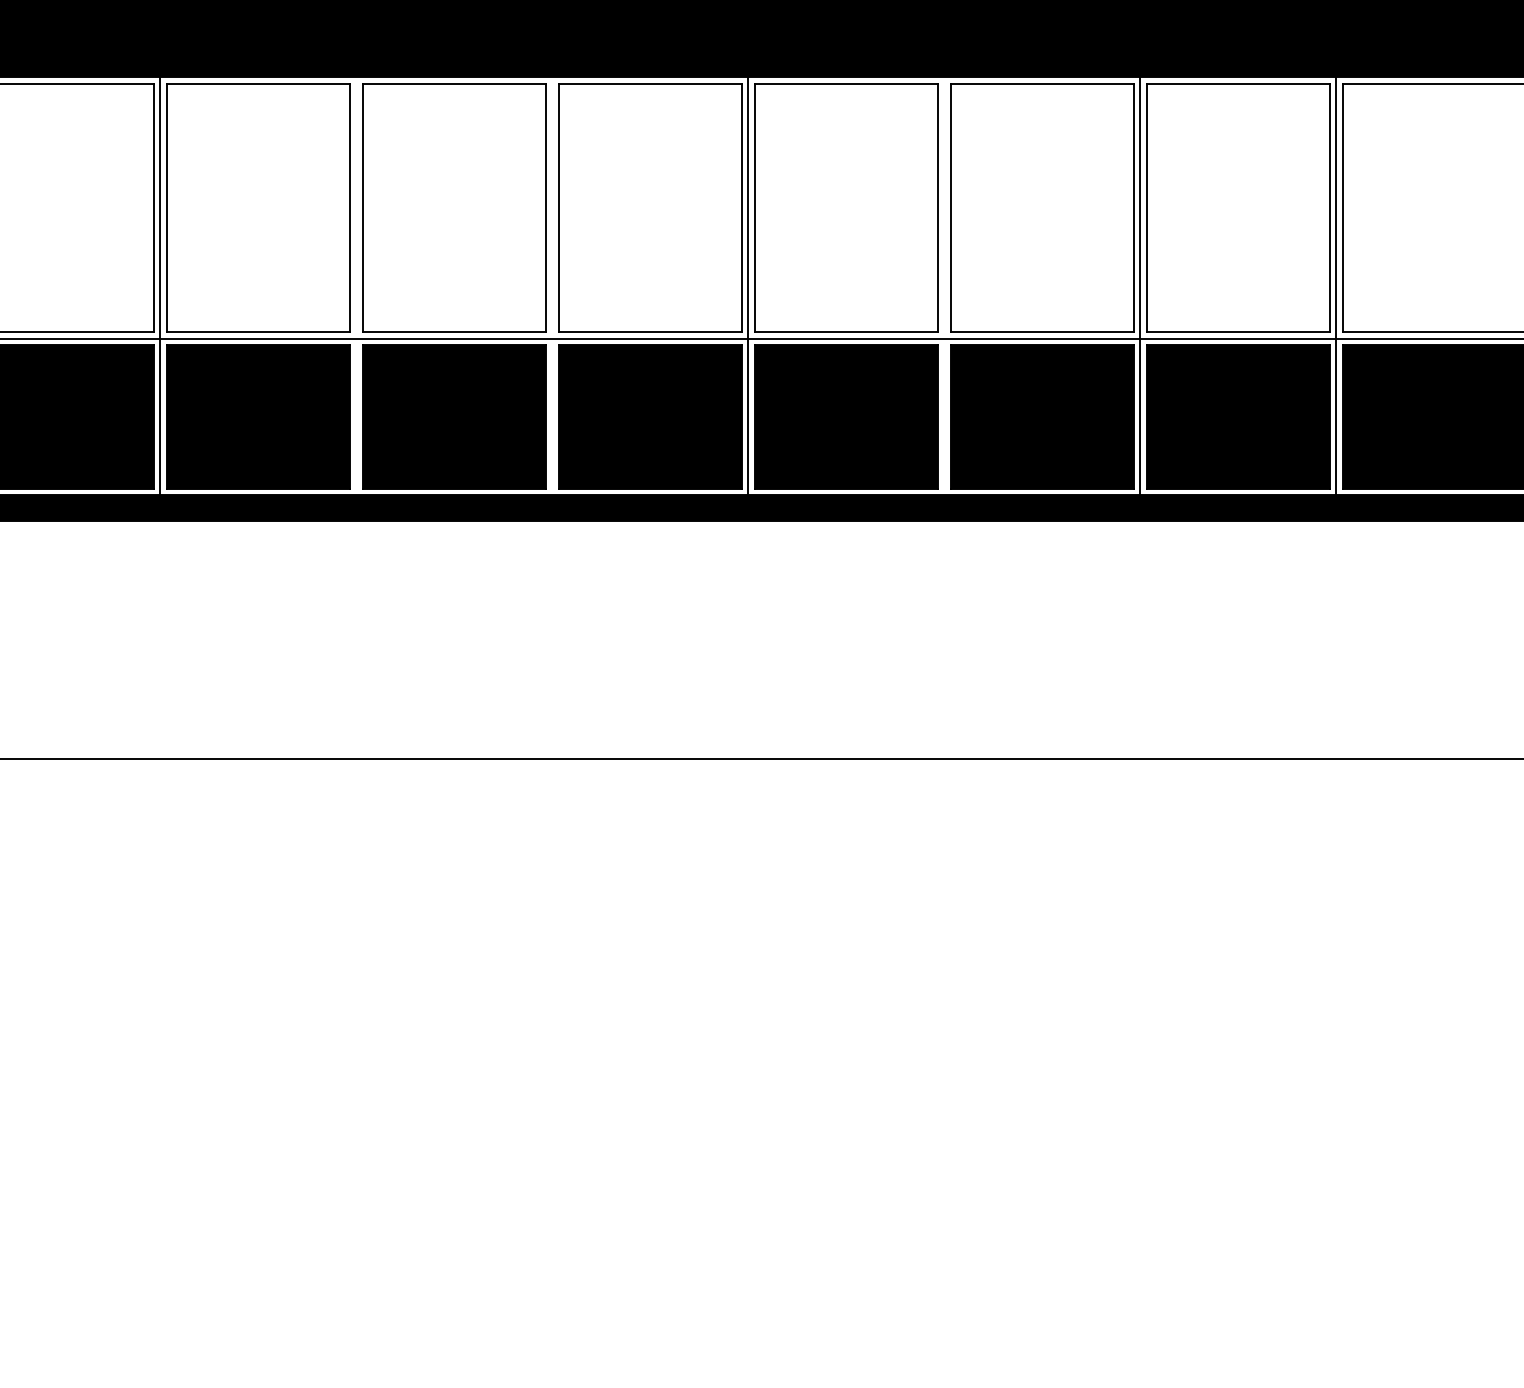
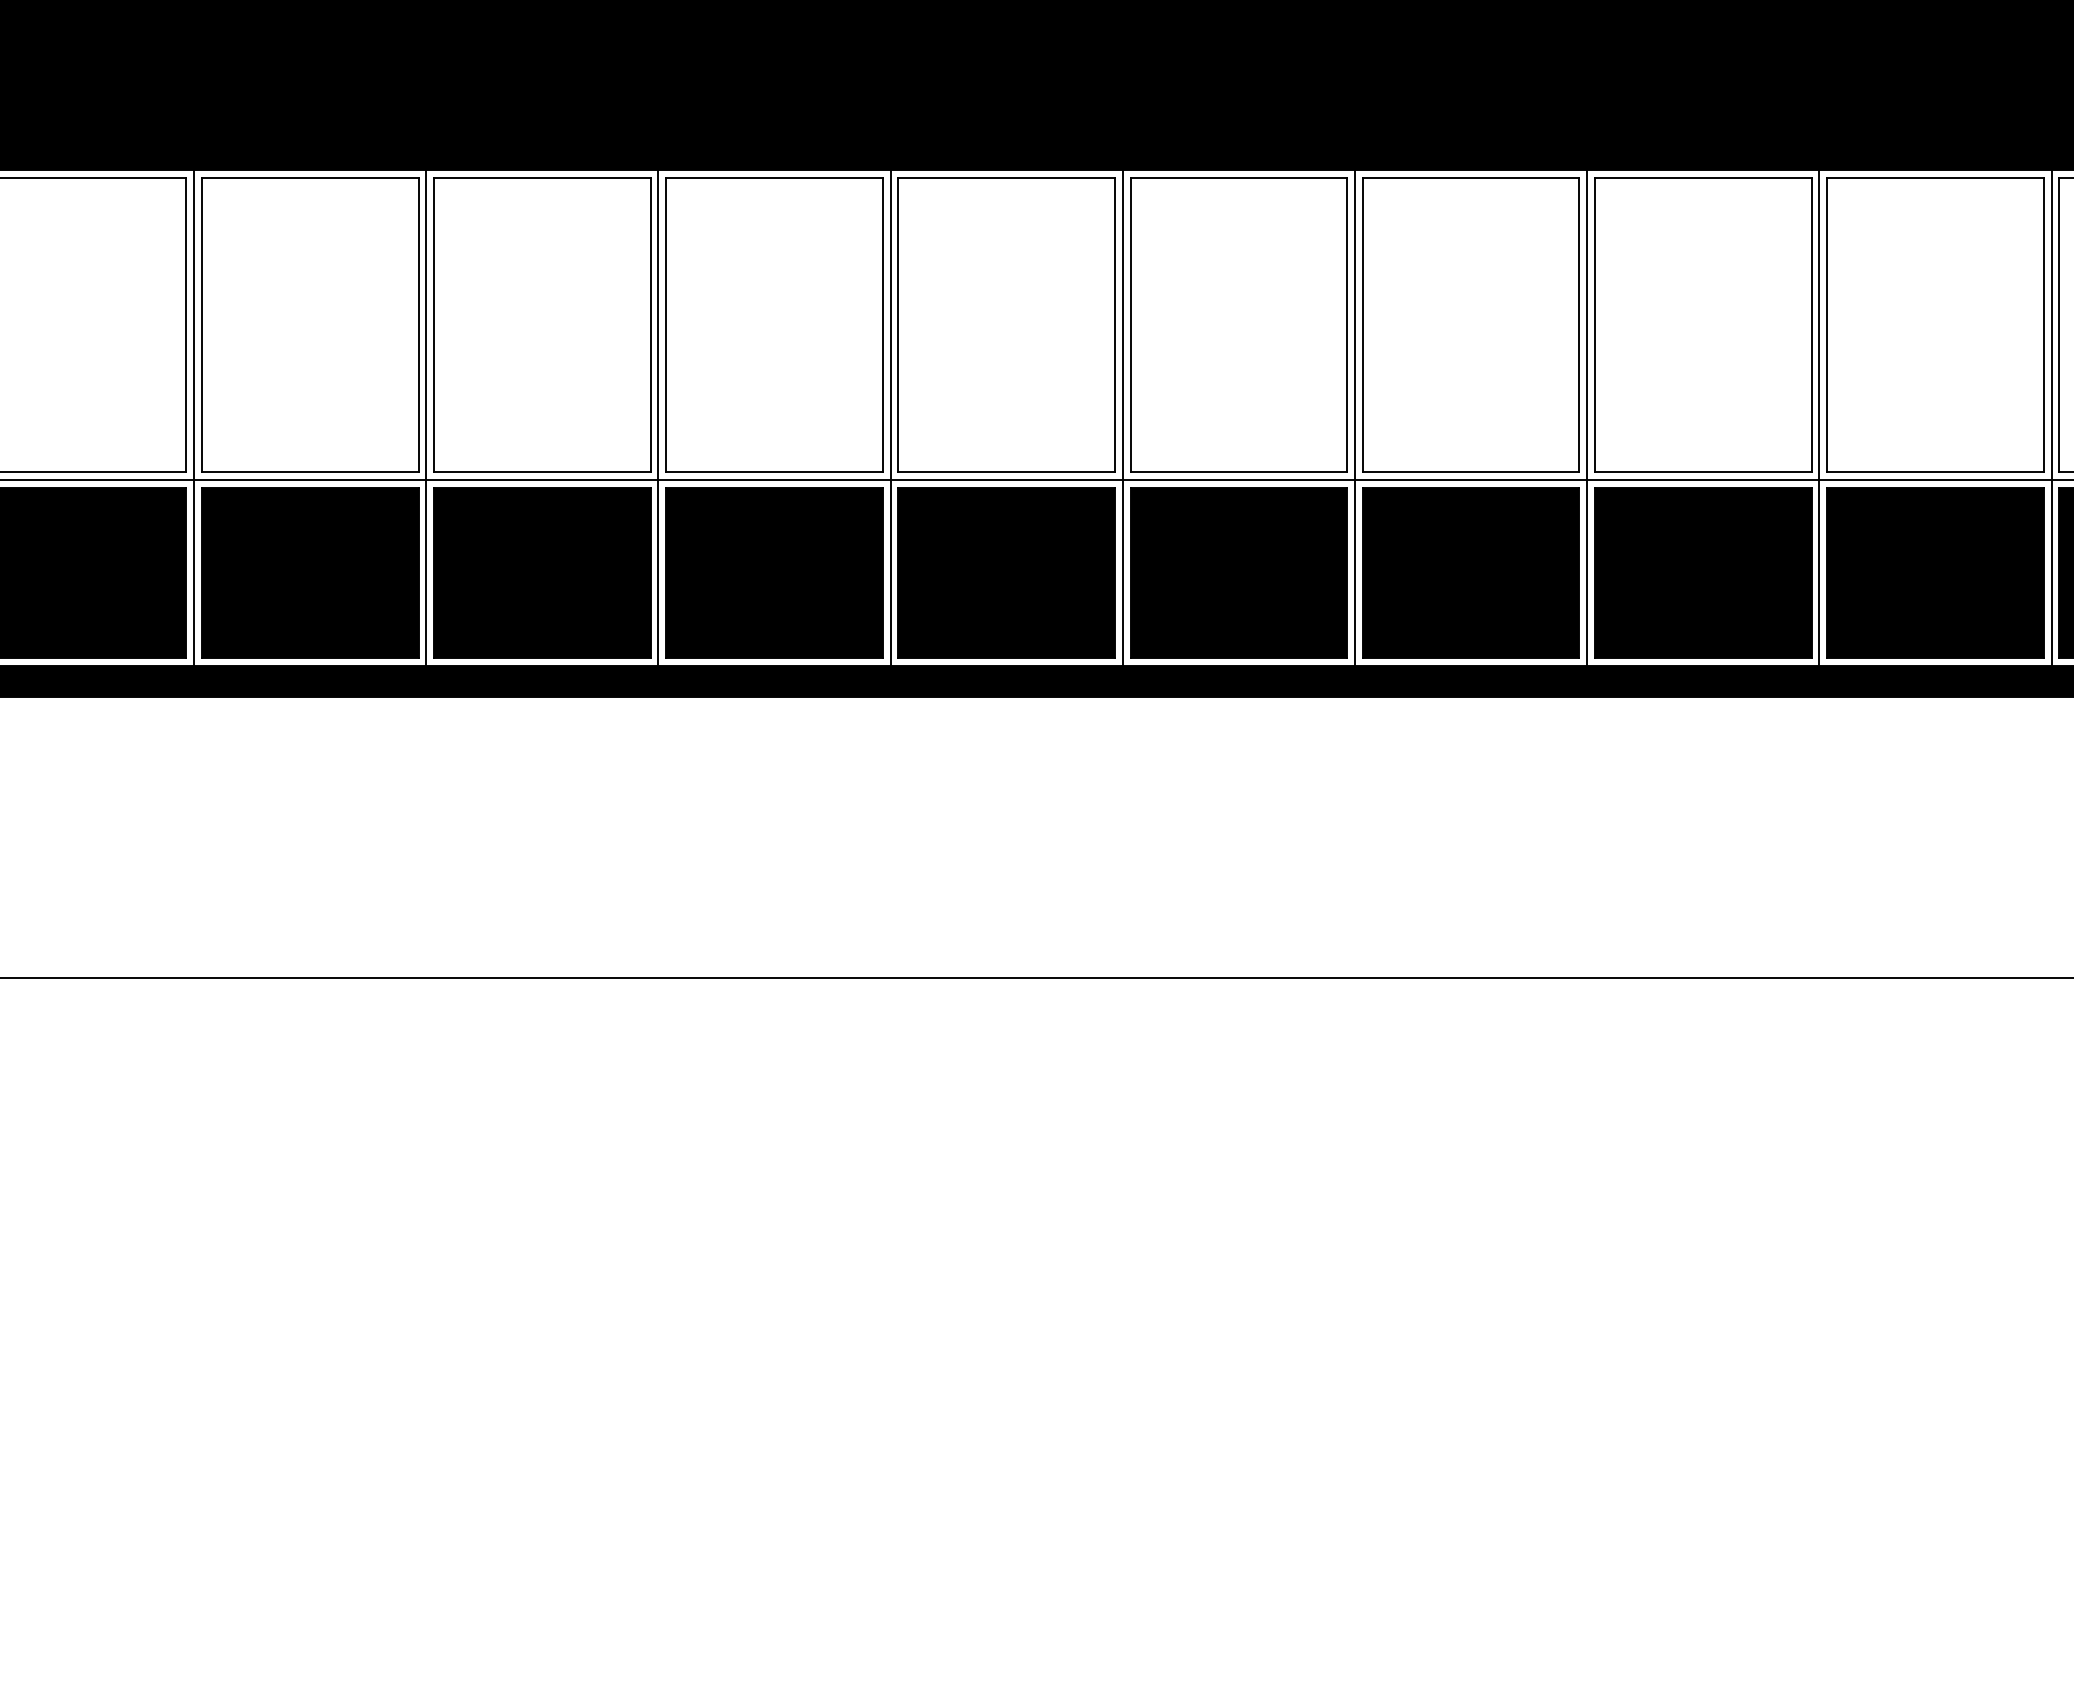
line: (356, 285) -> (658, 417), added
line: (552, 285) -> (890, 417), added
line: (944, 285) -> (1355, 417), added

